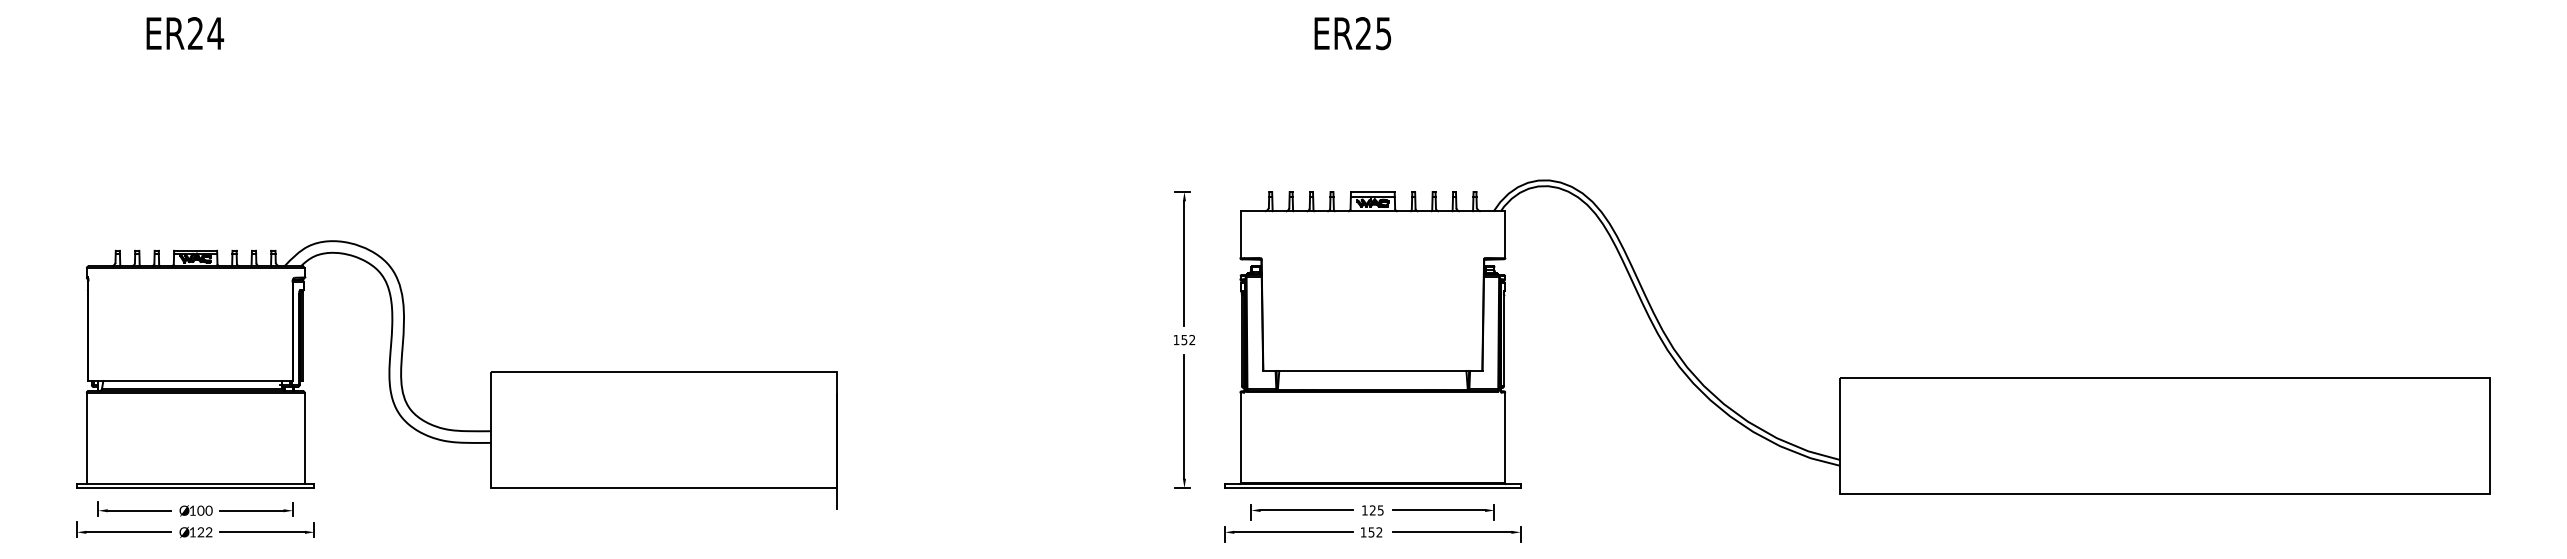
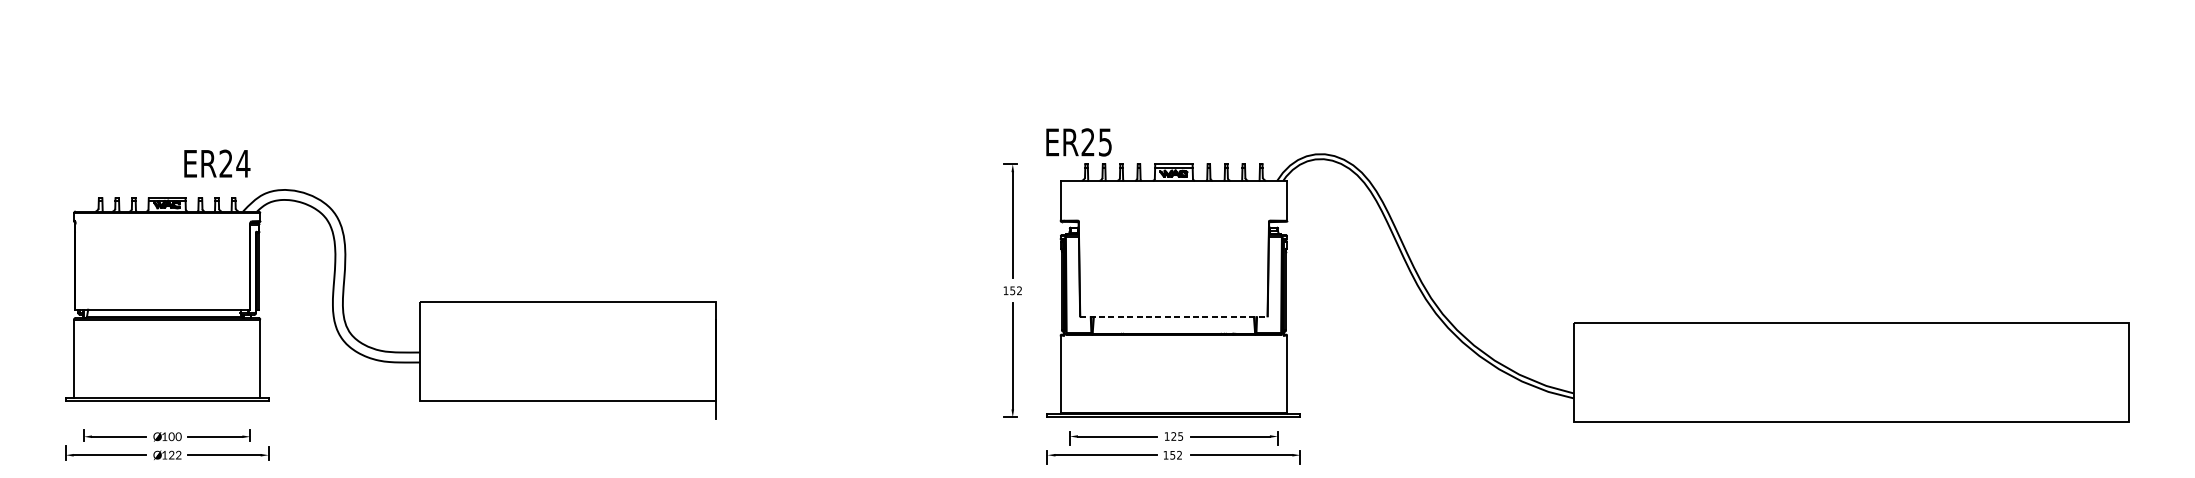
text: (185, 33) -> (217, 163), moved
text: (1352, 33) -> (1078, 142), moved
line: (1372, 370) -> (1173, 316), solid -> dashed
part: (490, 374) -> (419, 303), moved

